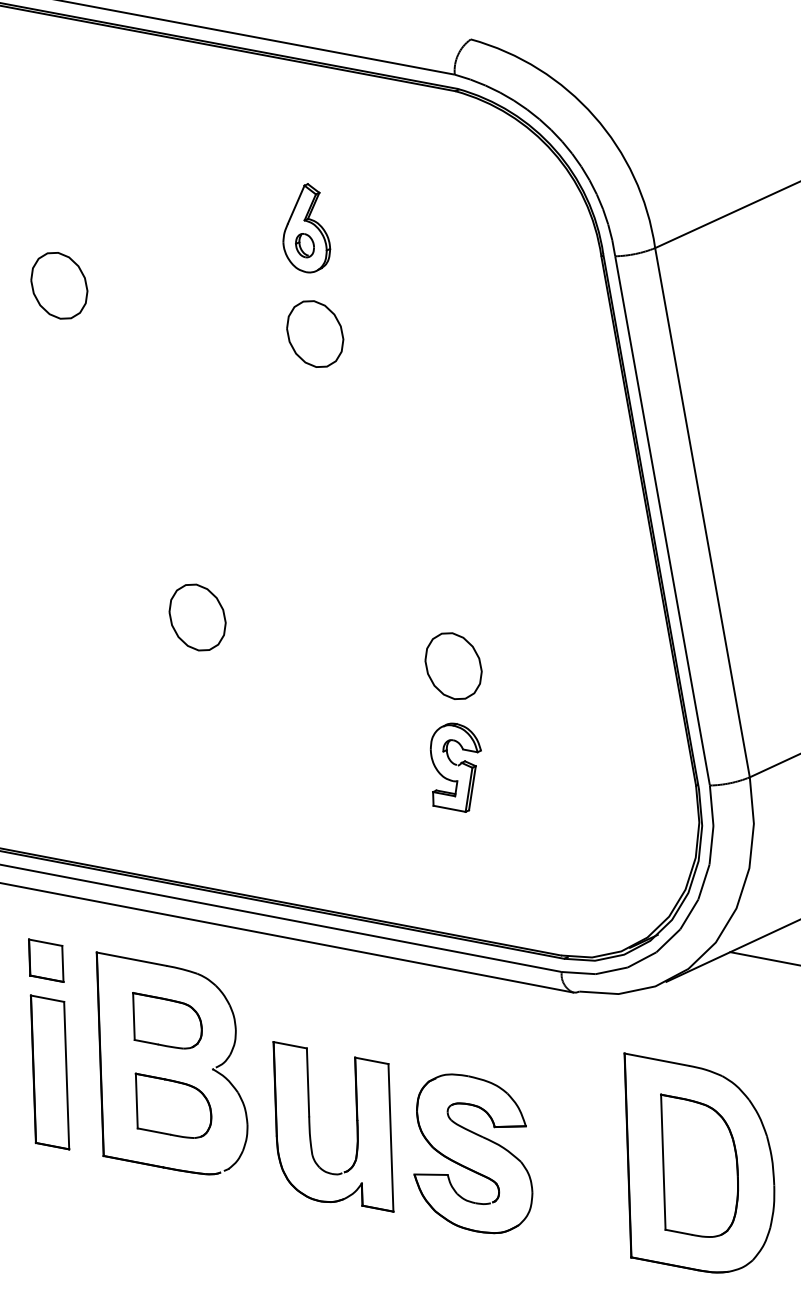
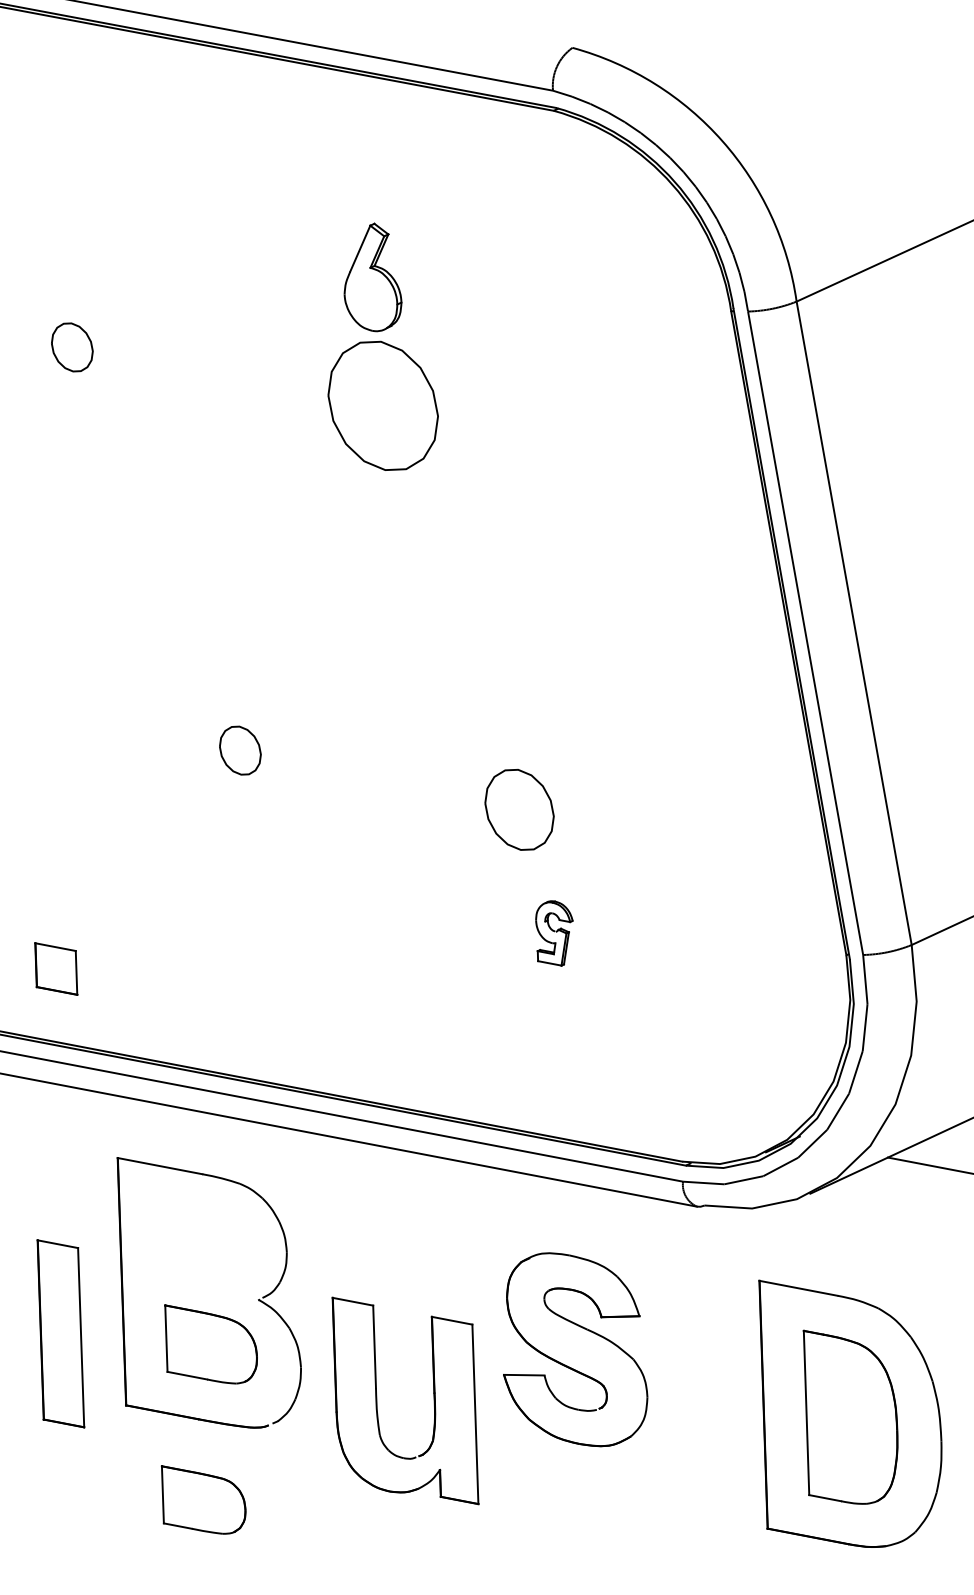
part: (304, 245) -> (370, 298), removed
part: (59, 285) -> (72, 347), size x0.6
part: (315, 334) -> (383, 406), size x1.6
part: (197, 617) -> (240, 750), size x0.6
part: (453, 665) -> (519, 809), moved
part: (456, 767) -> (554, 933), size x0.6
part: (46, 960) -> (56, 968), moved
part: (167, 1020) -> (203, 1499), moved
part: (49, 1072) -> (60, 1333), moved
part: (310, 1126) -> (377, 1400), moved
part: (466, 1166) -> (567, 1365), moved

